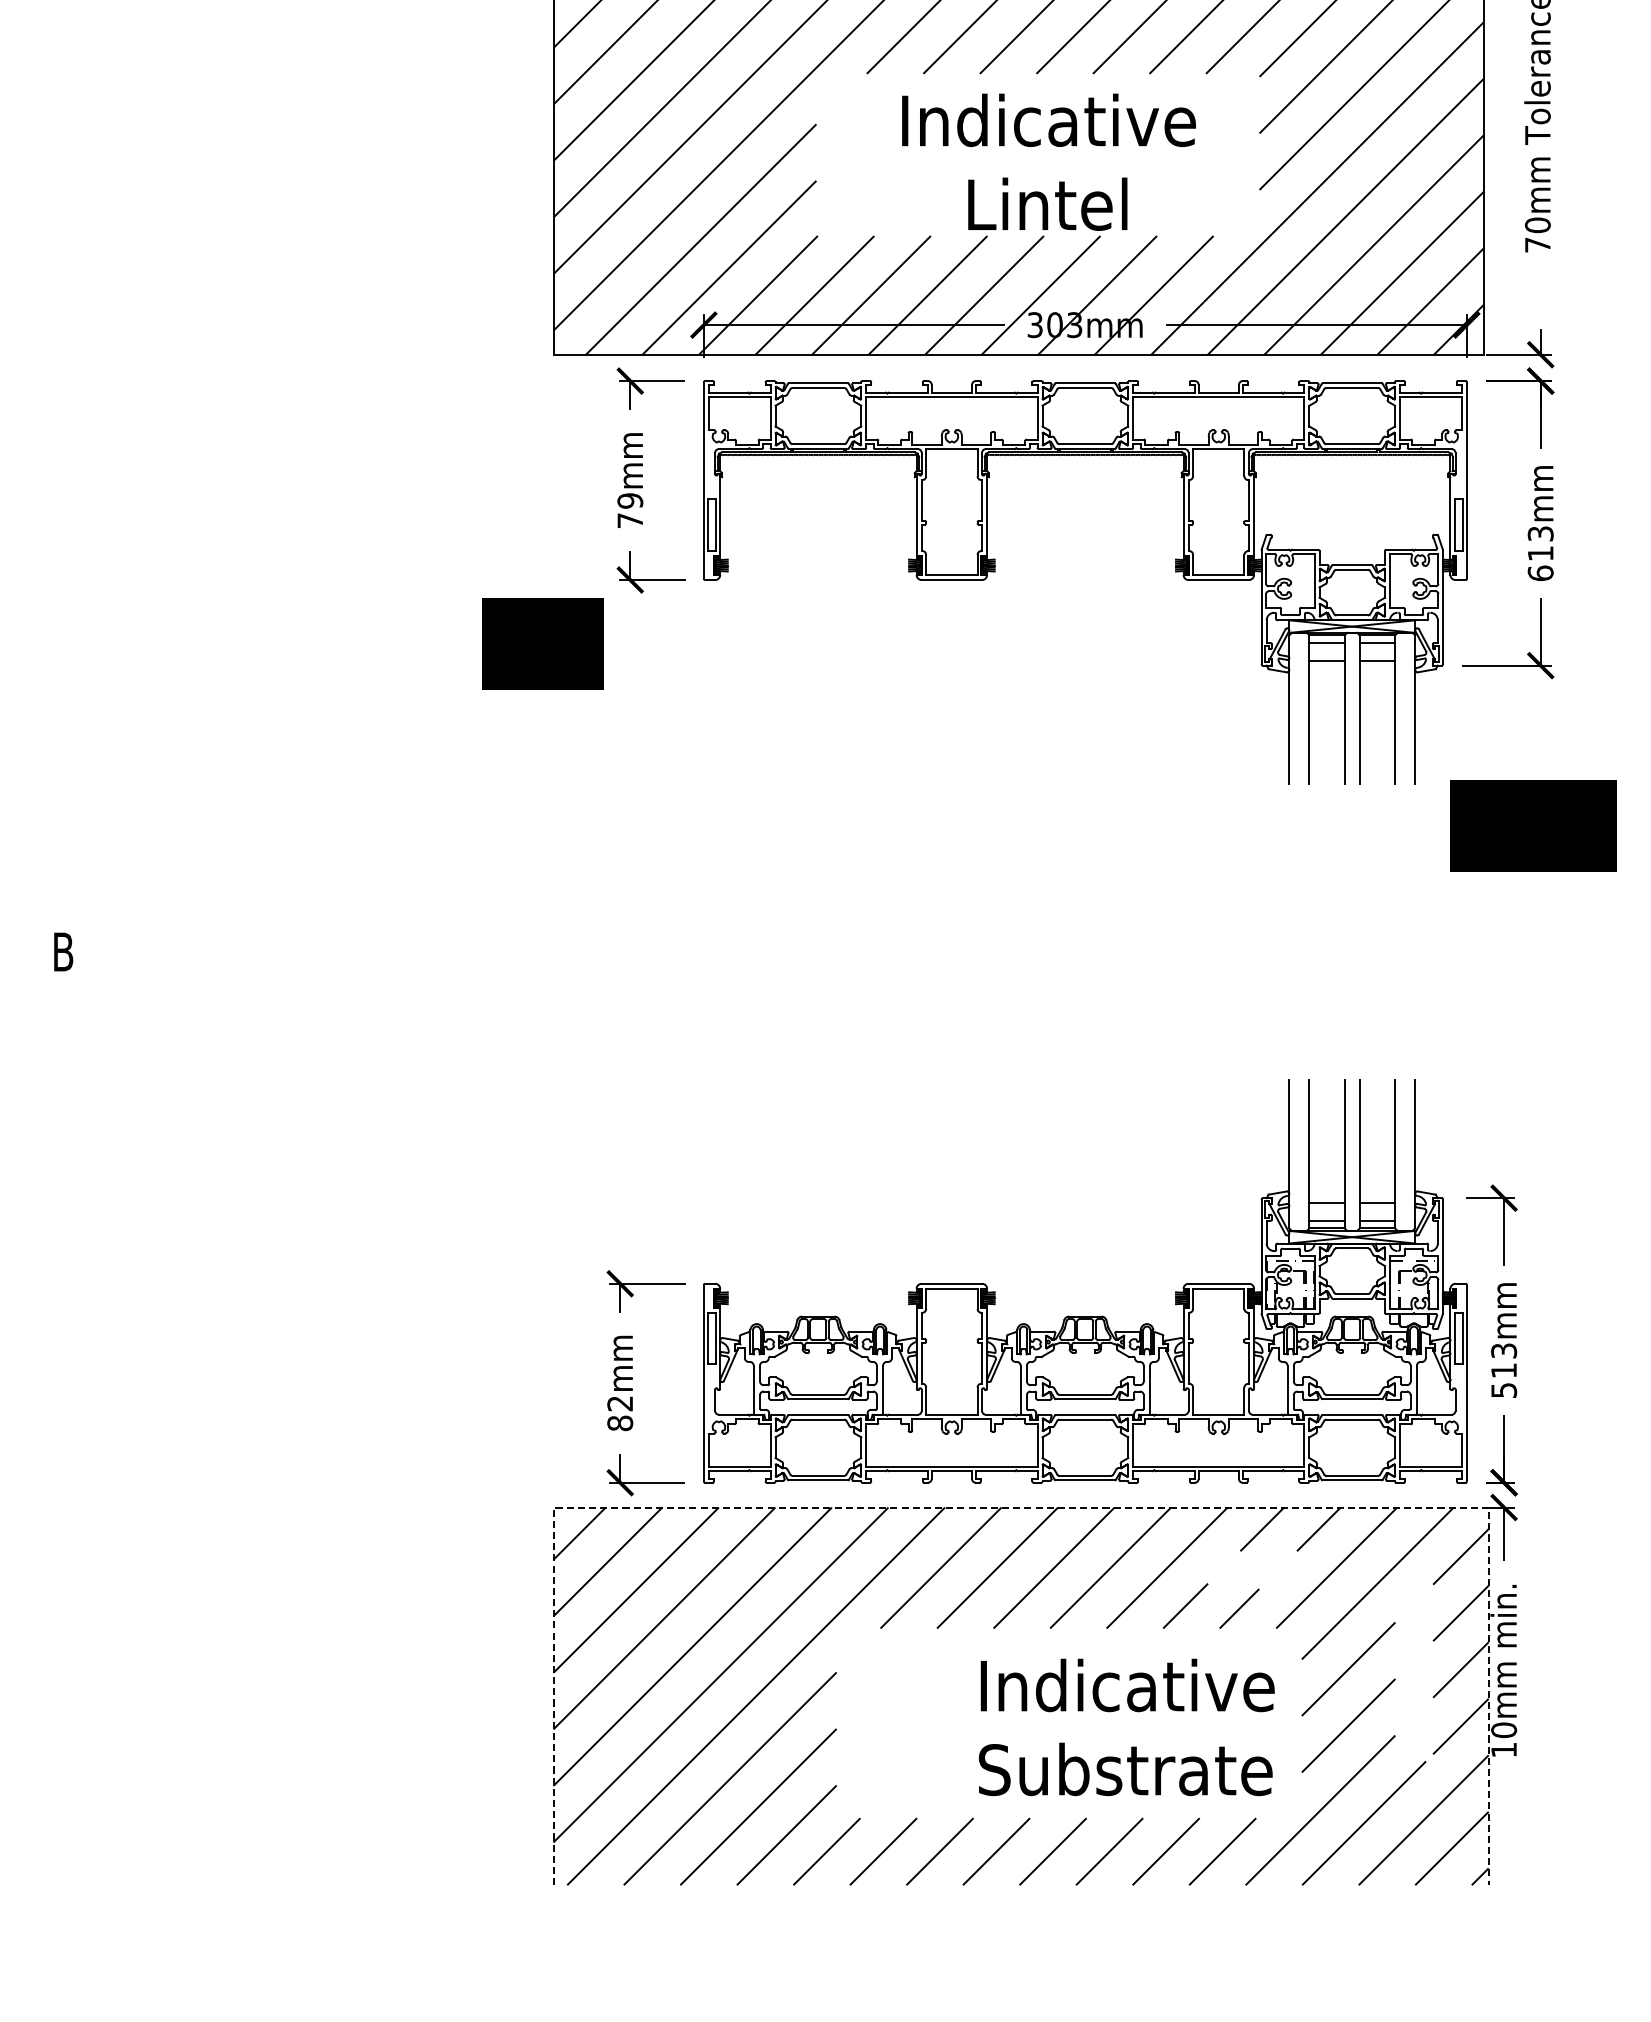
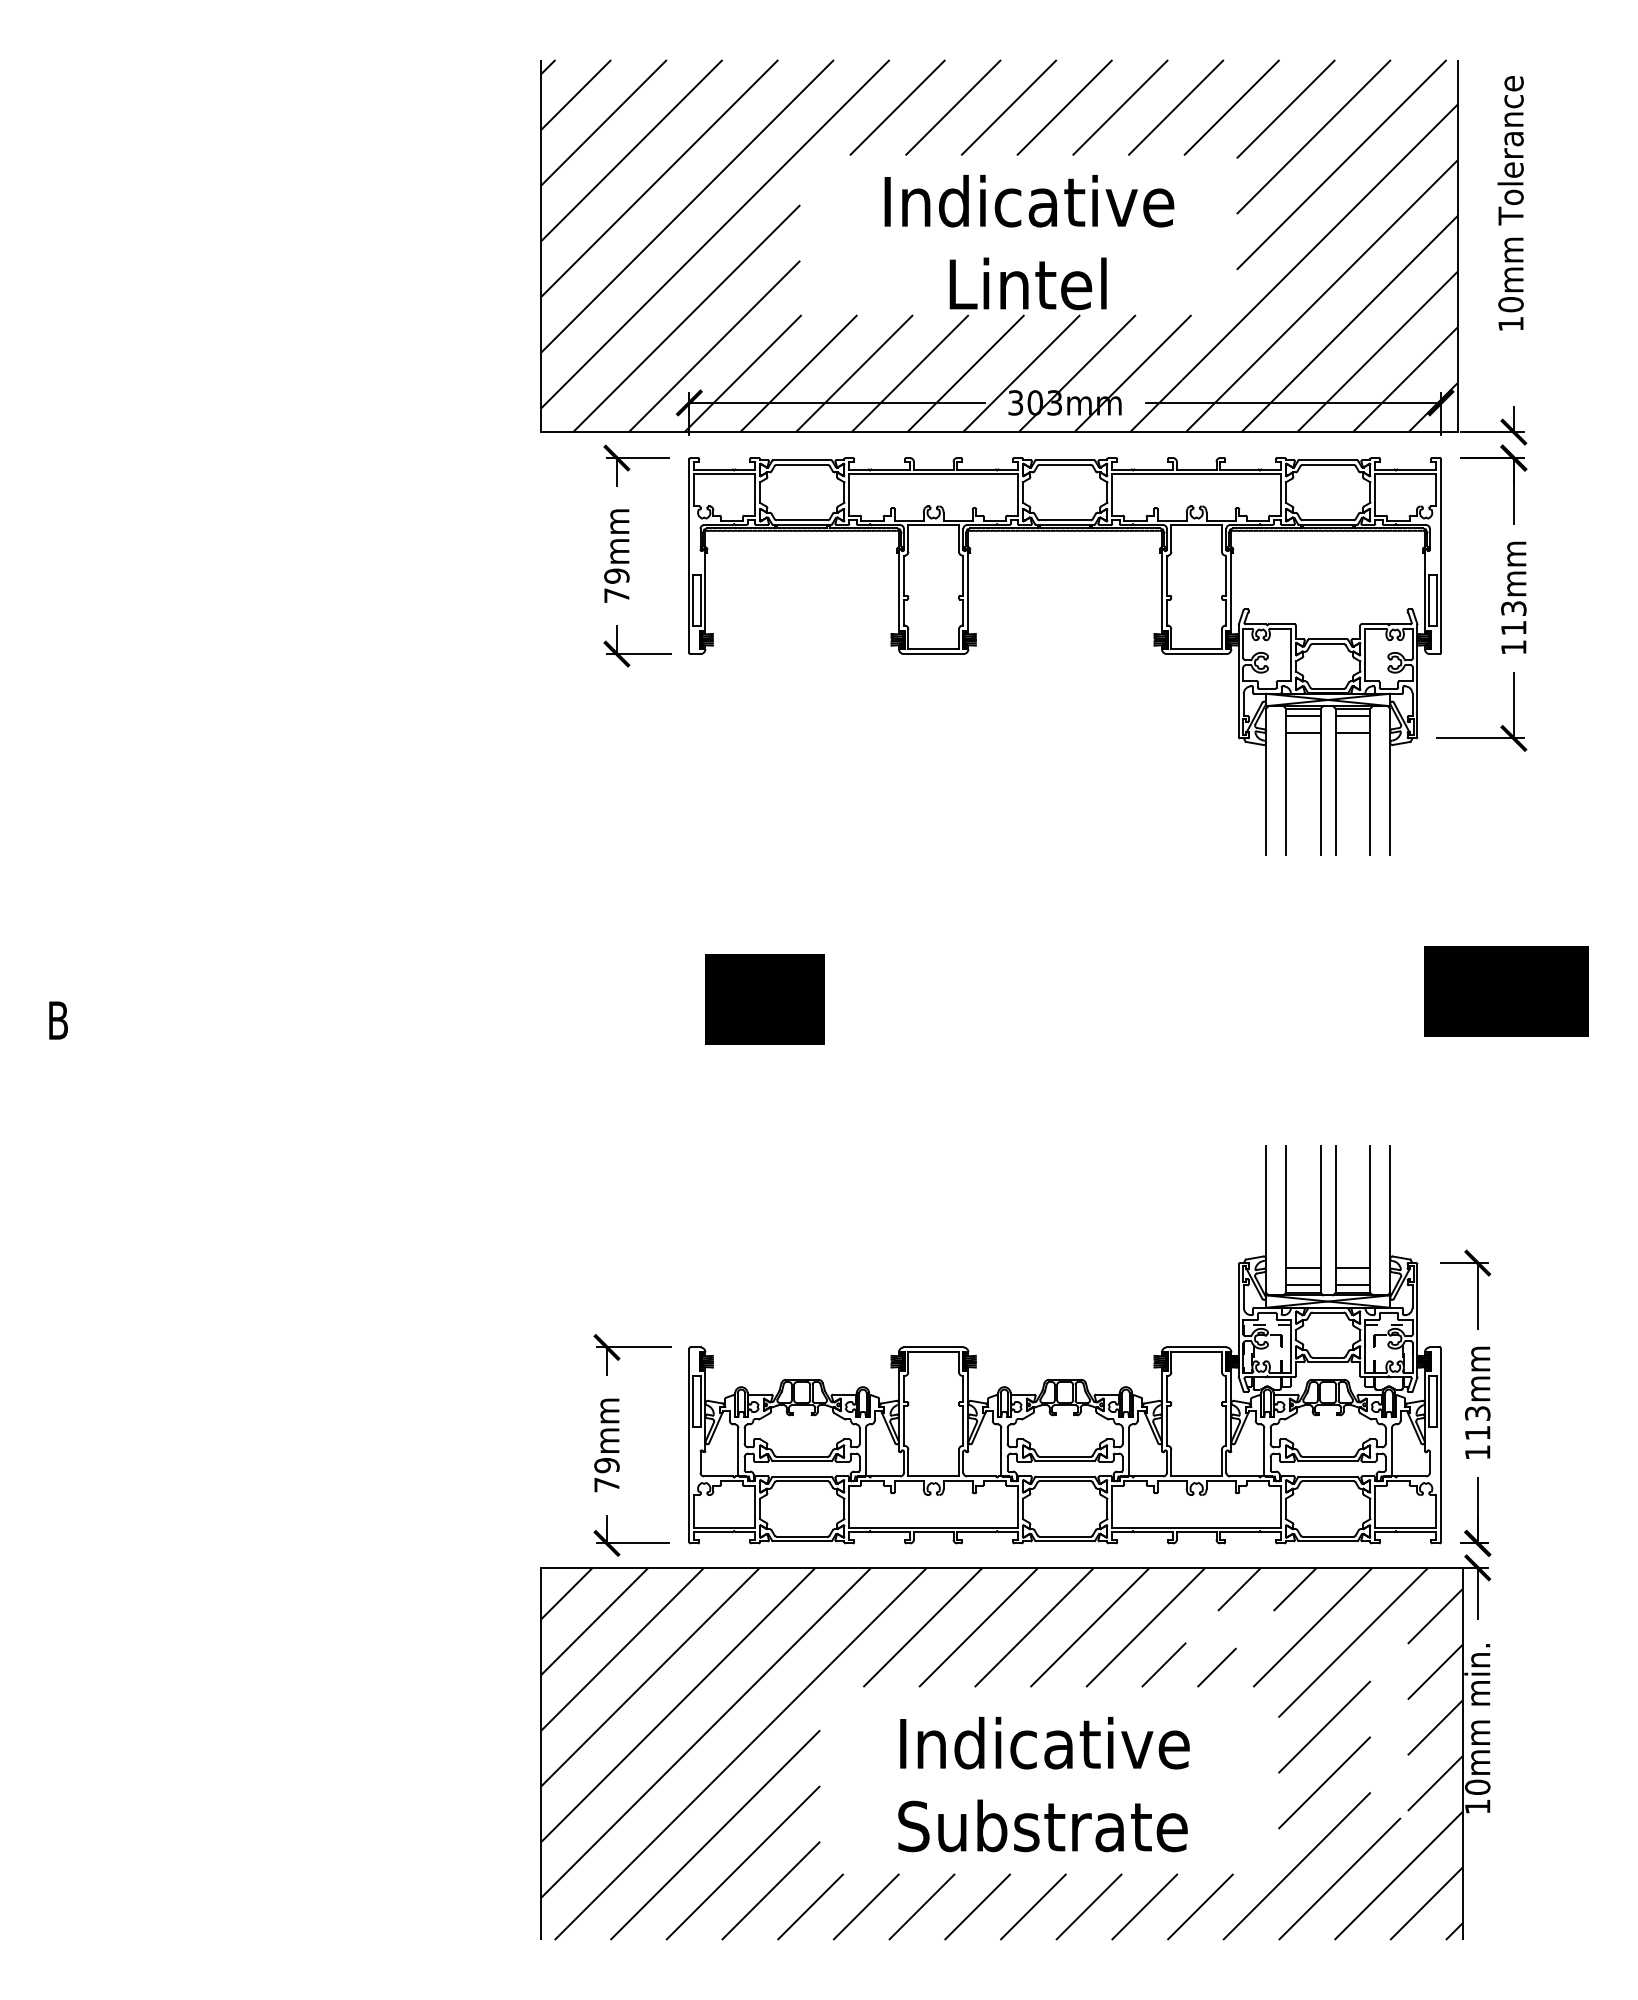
text: (1537, 245) -> (1510, 324), 70mm -> 10mm
text: (1540, 573) -> (1513, 647), 613mm -> 113mm
text: (542, 643) -> (764, 999), moved
text: (1533, 826) -> (1506, 991), moved
text: (1503, 1390) -> (1477, 1452), 513mm -> 113mm
text: (619, 1413) -> (606, 1475), 82mm -> 79mm
line: (1020, 1507) -> (1001, 1567), dashed -> solid
text: (1126, 1727) -> (1043, 1784), moved

